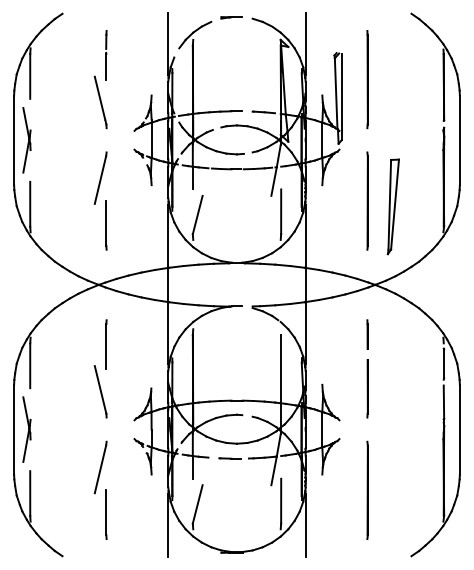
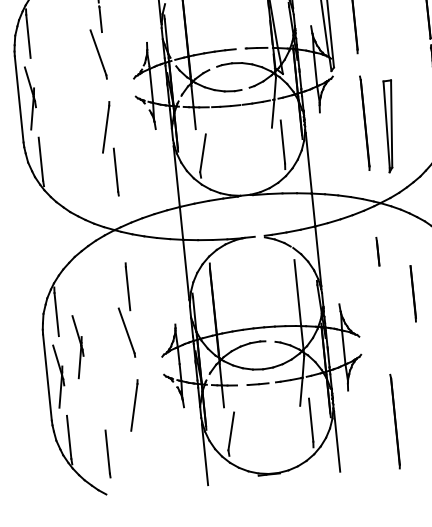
line: (367, 388) -> (413, 293), moved
part: (49, 401) -> (78, 347), added
line: (367, 489) -> (395, 420), moved
line: (106, 514) -> (108, 453), moved

